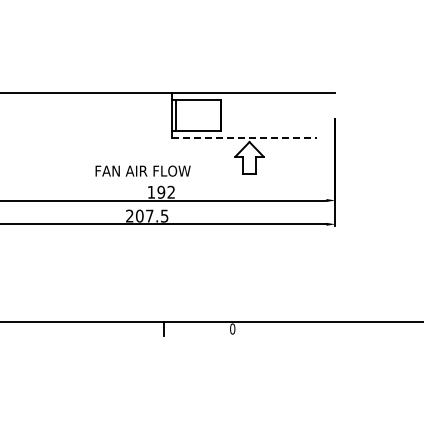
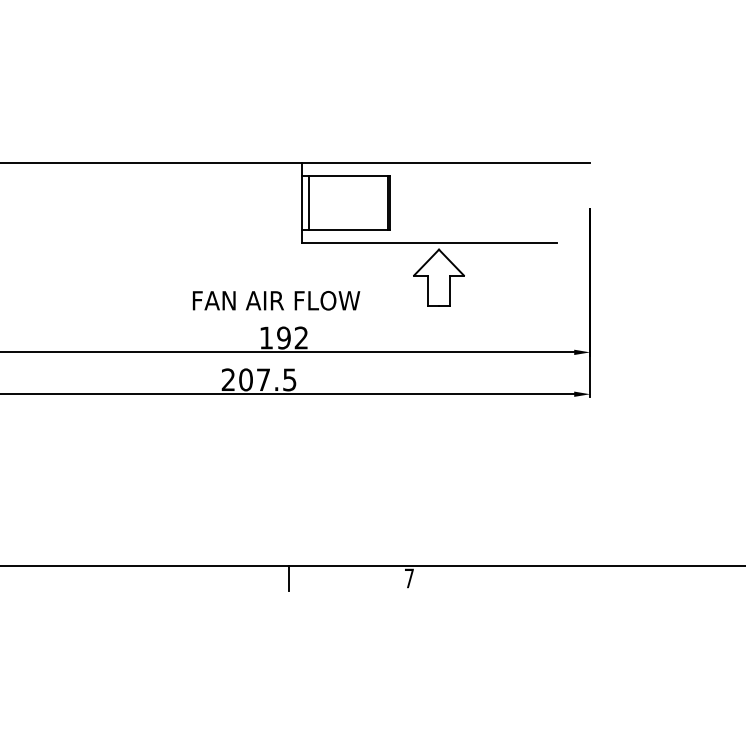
line: (244, 138) -> (430, 243), dashed -> solid
text: (142, 170) -> (275, 299), moved
text: (232, 328) -> (409, 577), 0 -> 7

